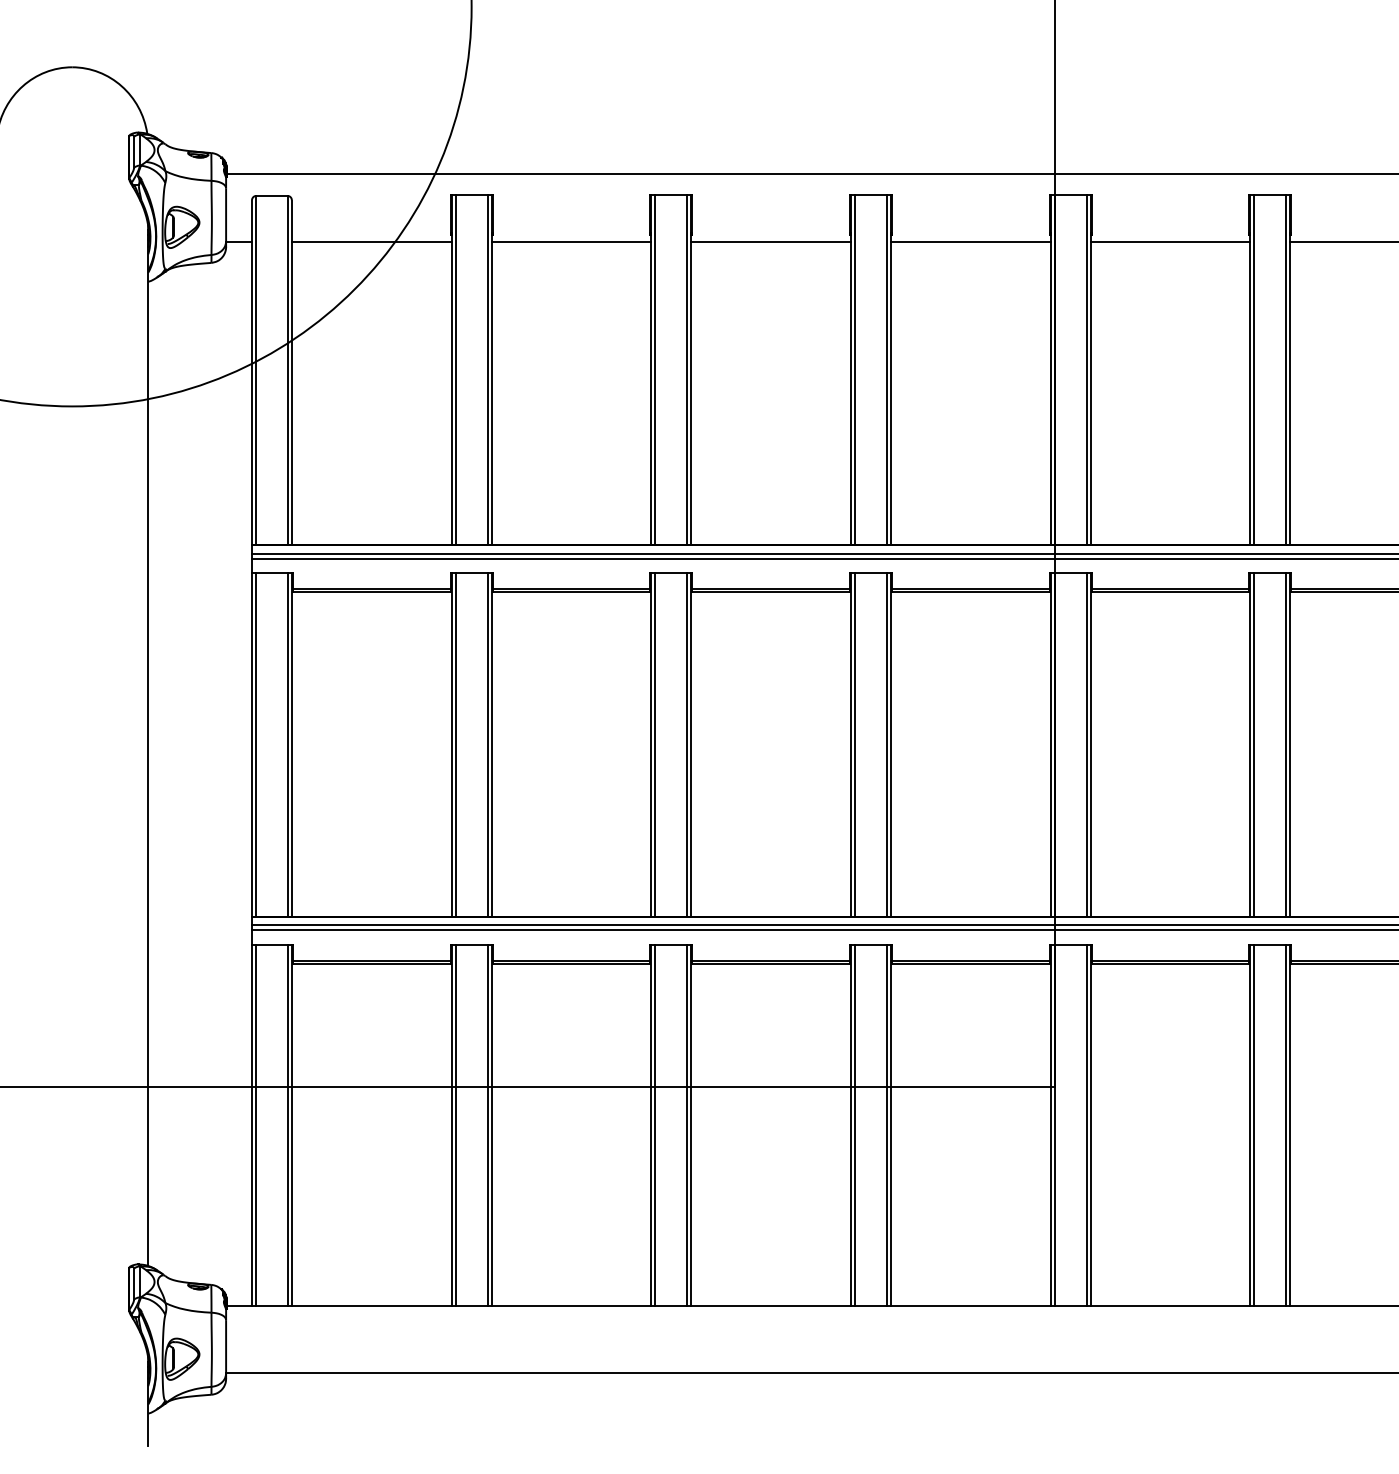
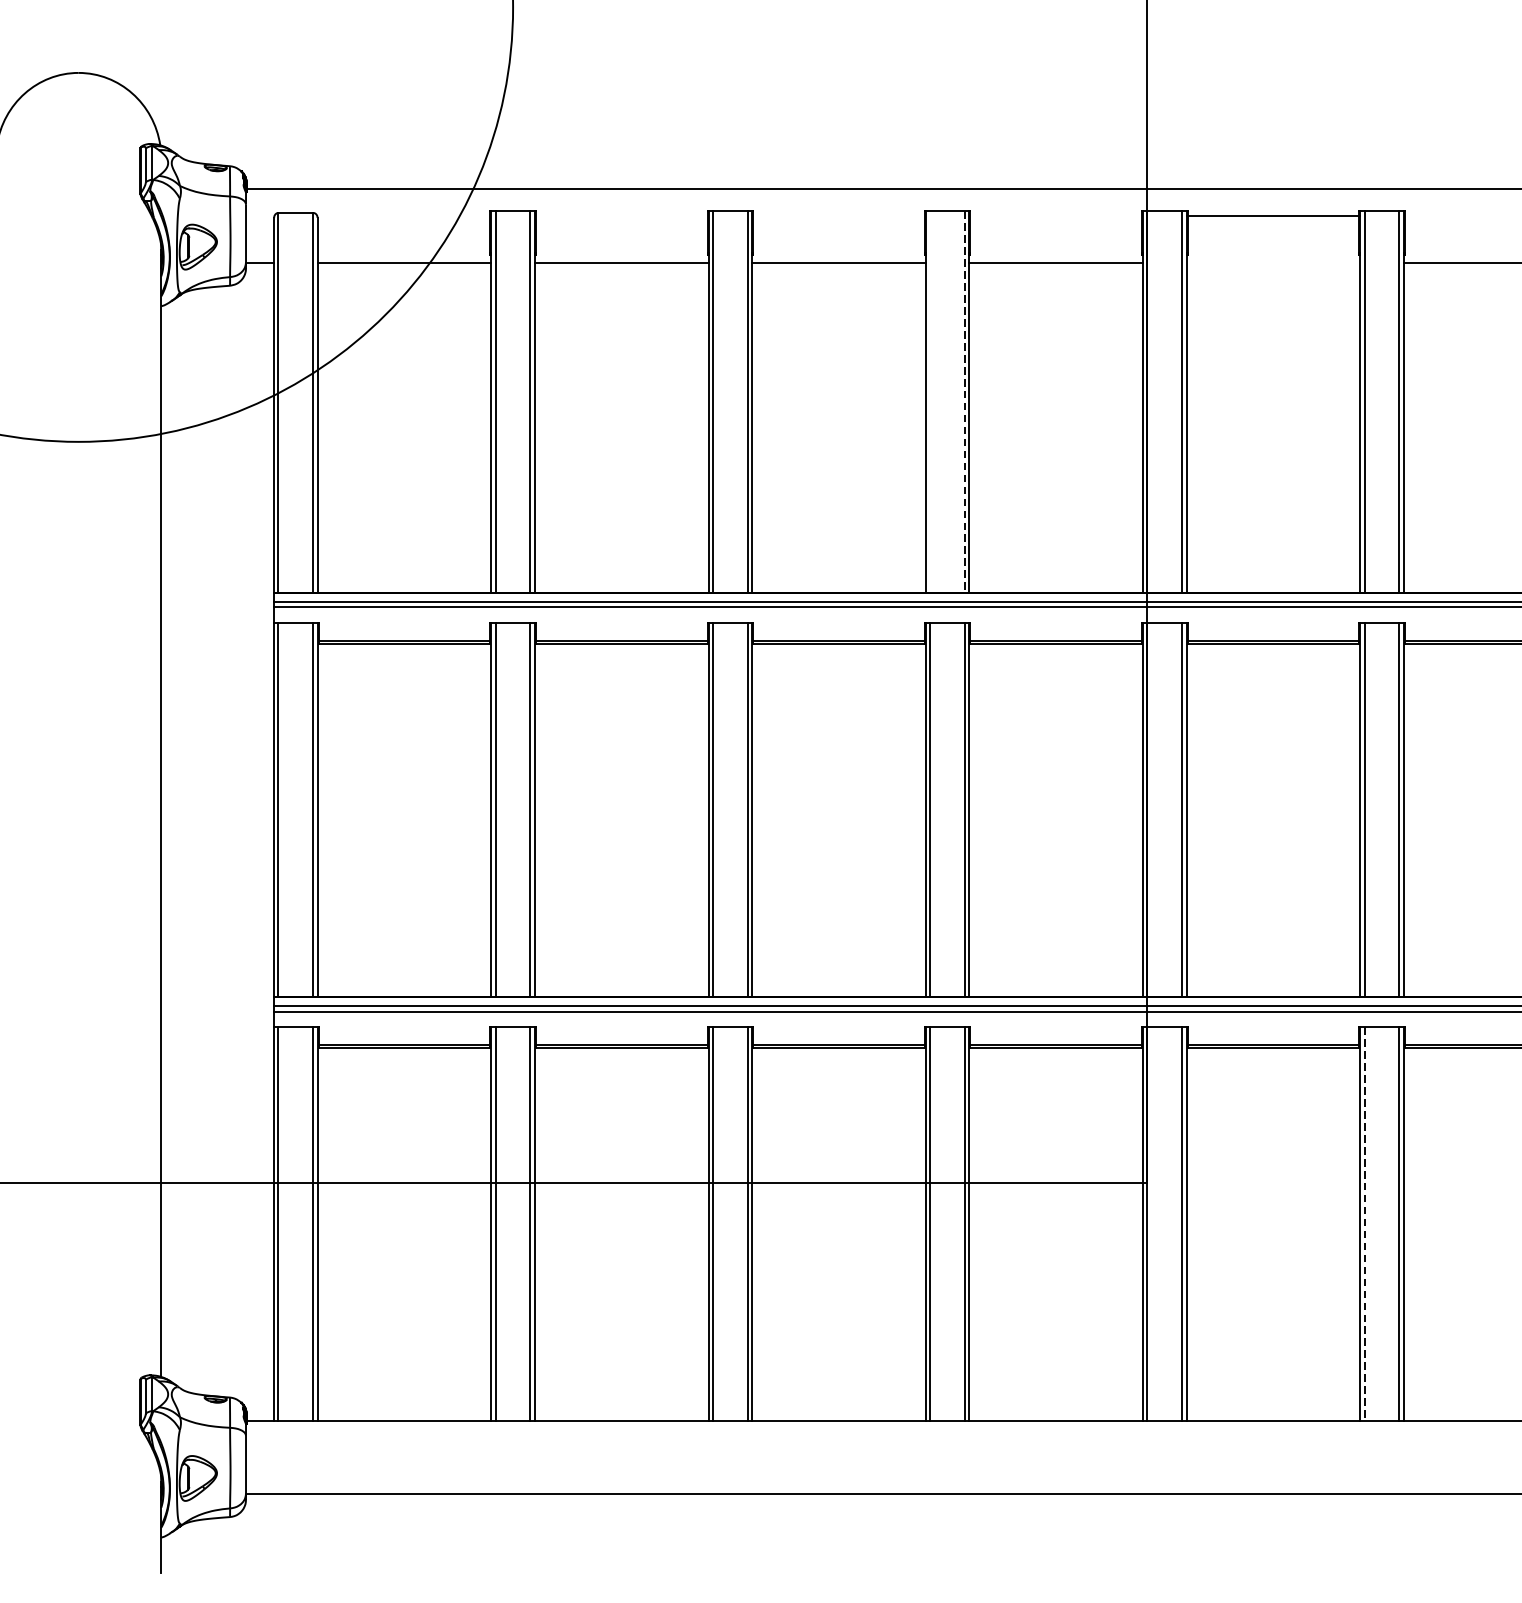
line: (1170, 241) -> (1273, 215), moved
line: (855, 369) -> (930, 401), removed
line: (886, 370) -> (964, 402), solid -> dashed
line: (1254, 1125) -> (1364, 1224), solid -> dashed

